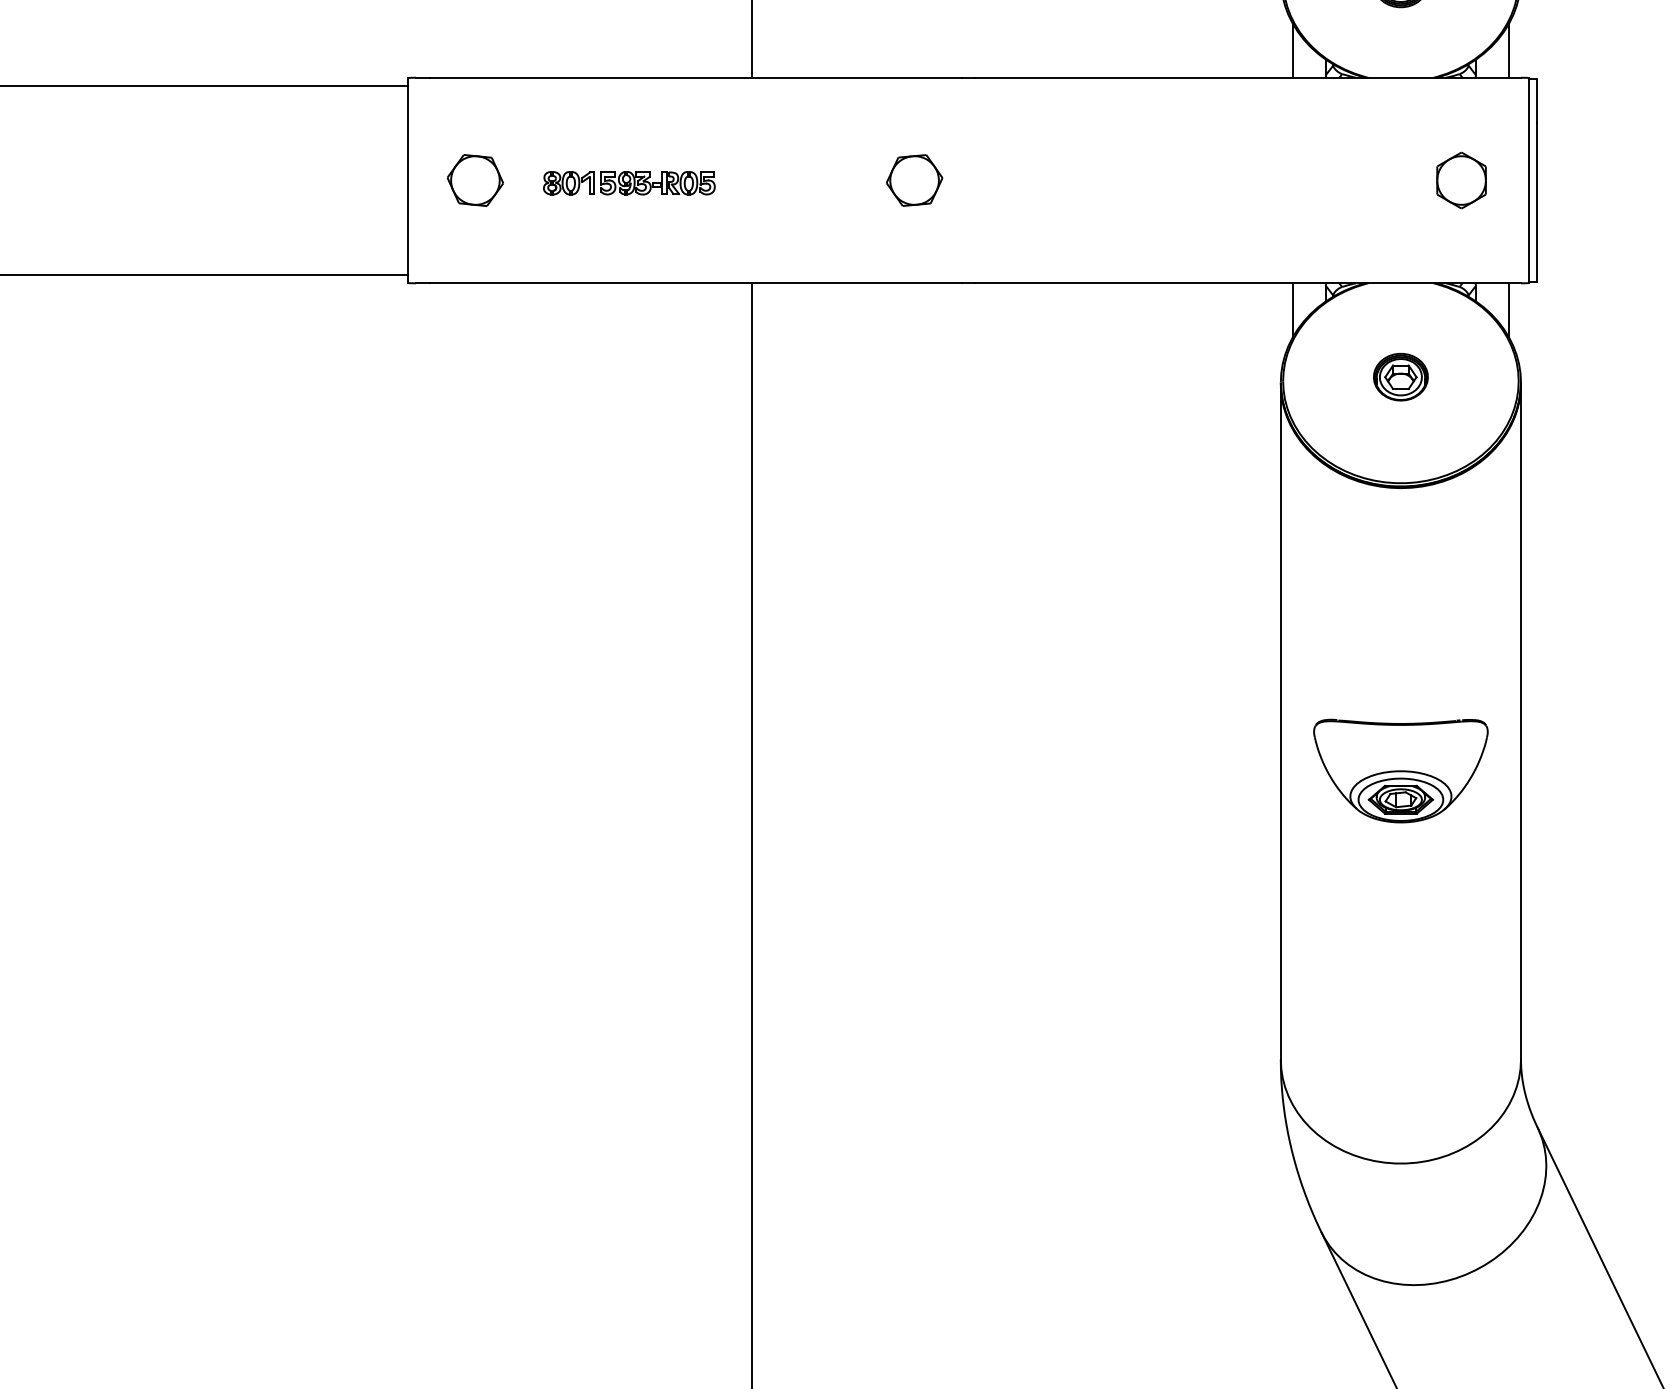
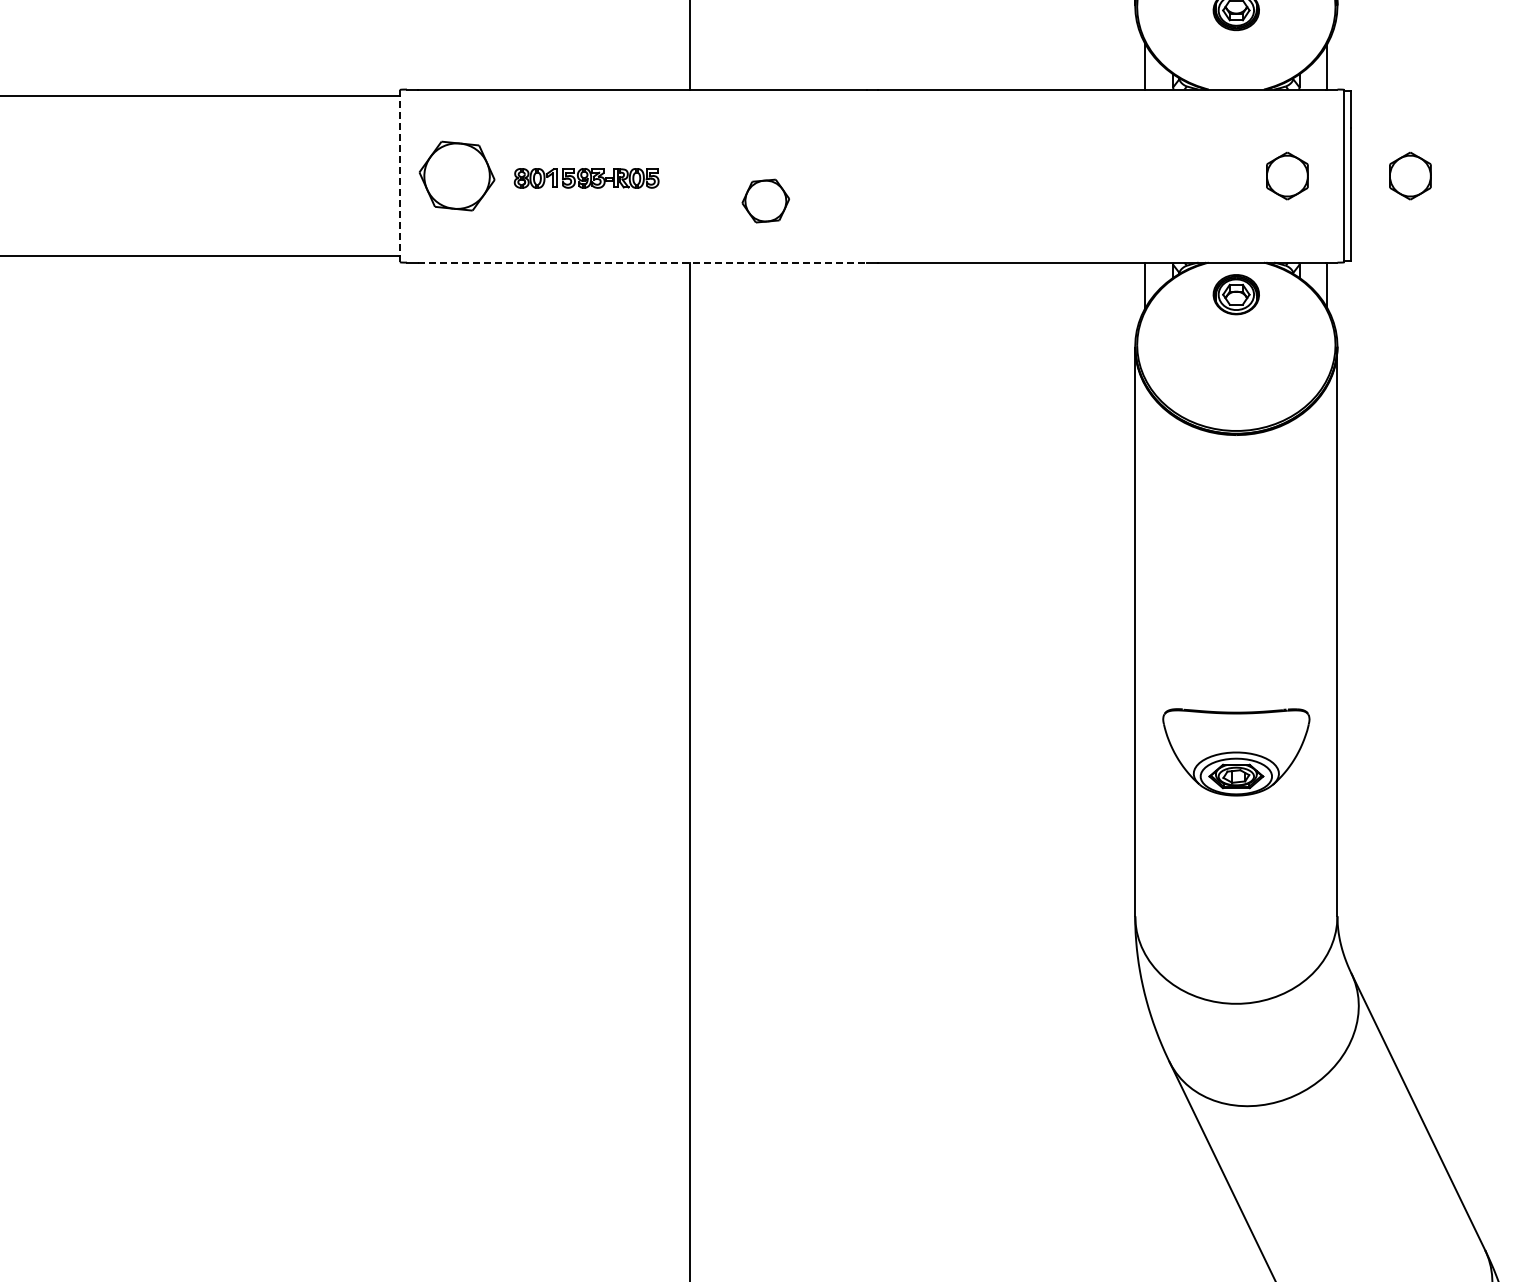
part: (474, 179) -> (456, 175), size x1.6
part: (914, 179) -> (765, 200), moved
part: (1607, 179) -> (1410, 175), added
line: (408, 181) -> (400, 176), solid -> dashed
line: (695, 283) -> (642, 262), solid -> dashed
part: (1399, 376) -> (1235, 294), moved
part: (1401, 771) -> (1236, 752), moved

